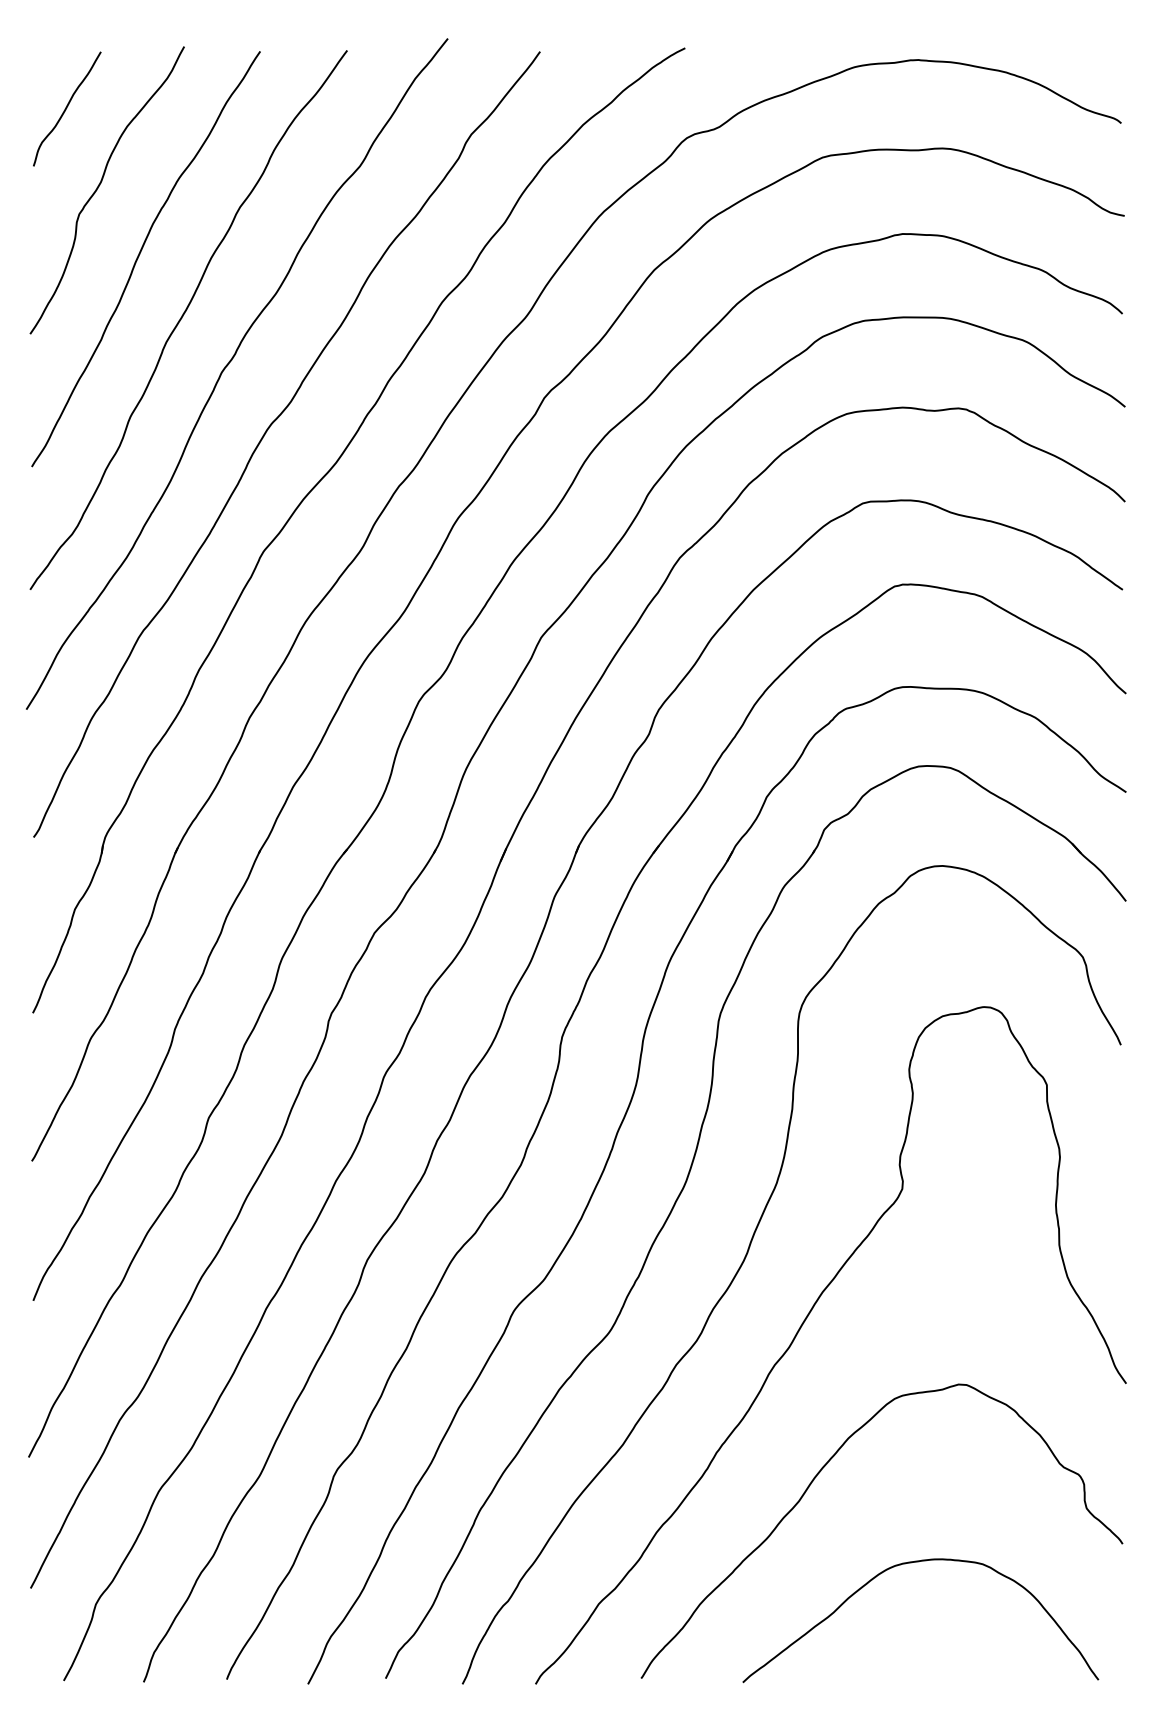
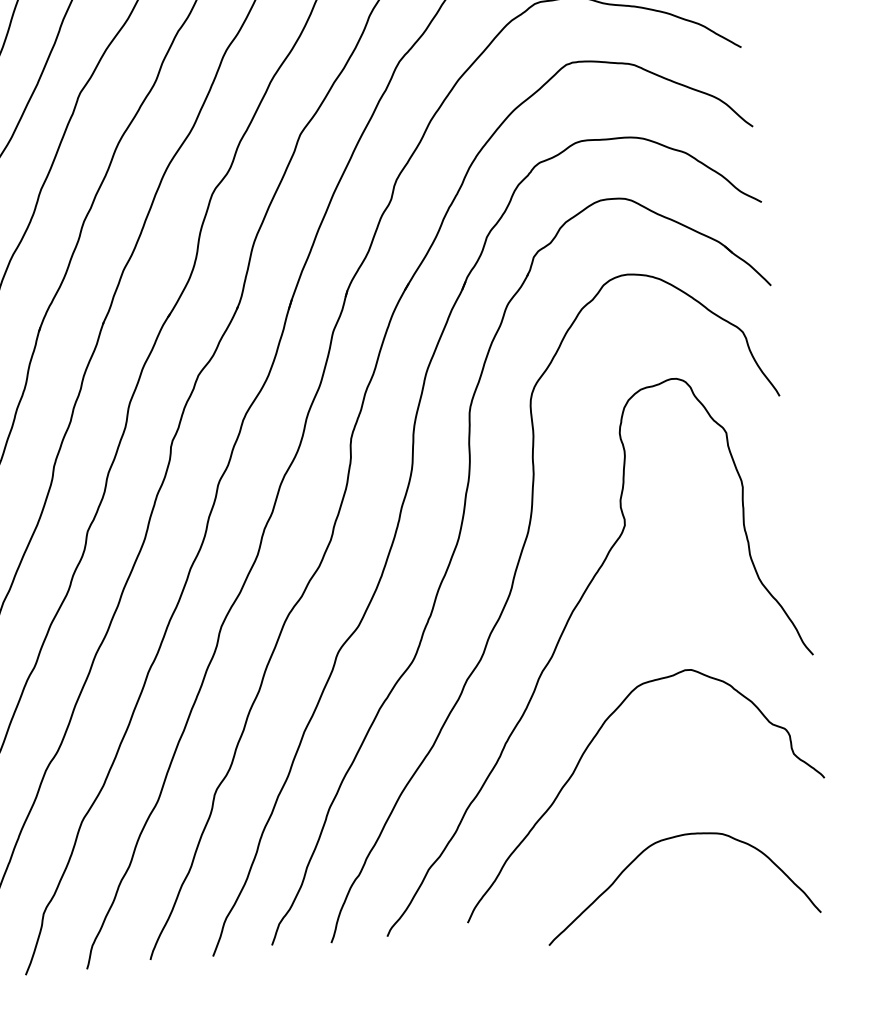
curve: (911, 1563) -> (667, 839), moved

